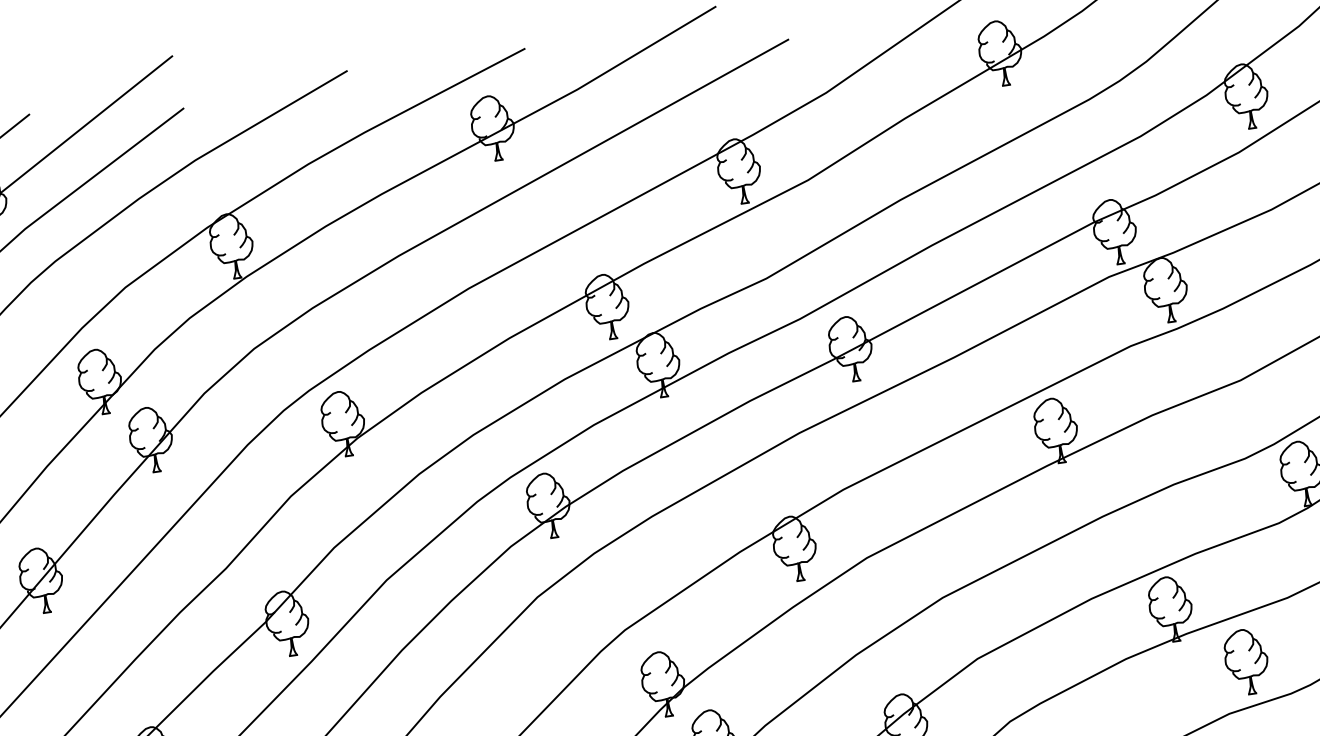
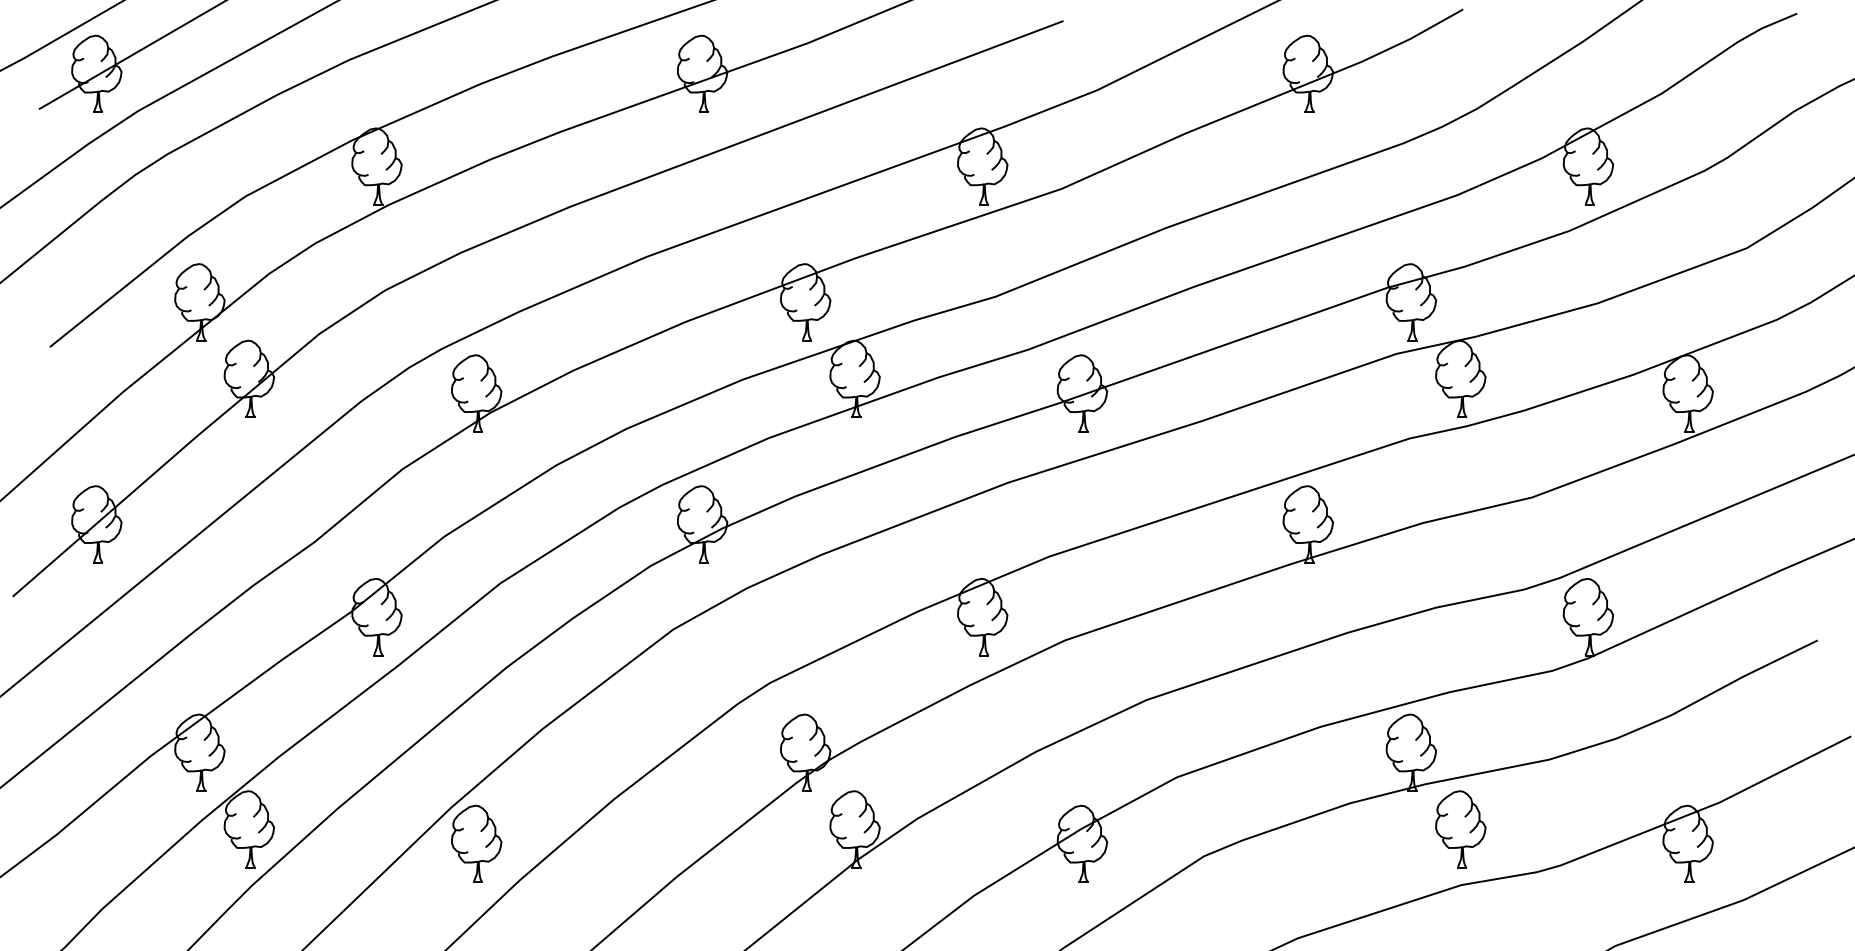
part: (1246, 662) -> (1460, 829), moved

